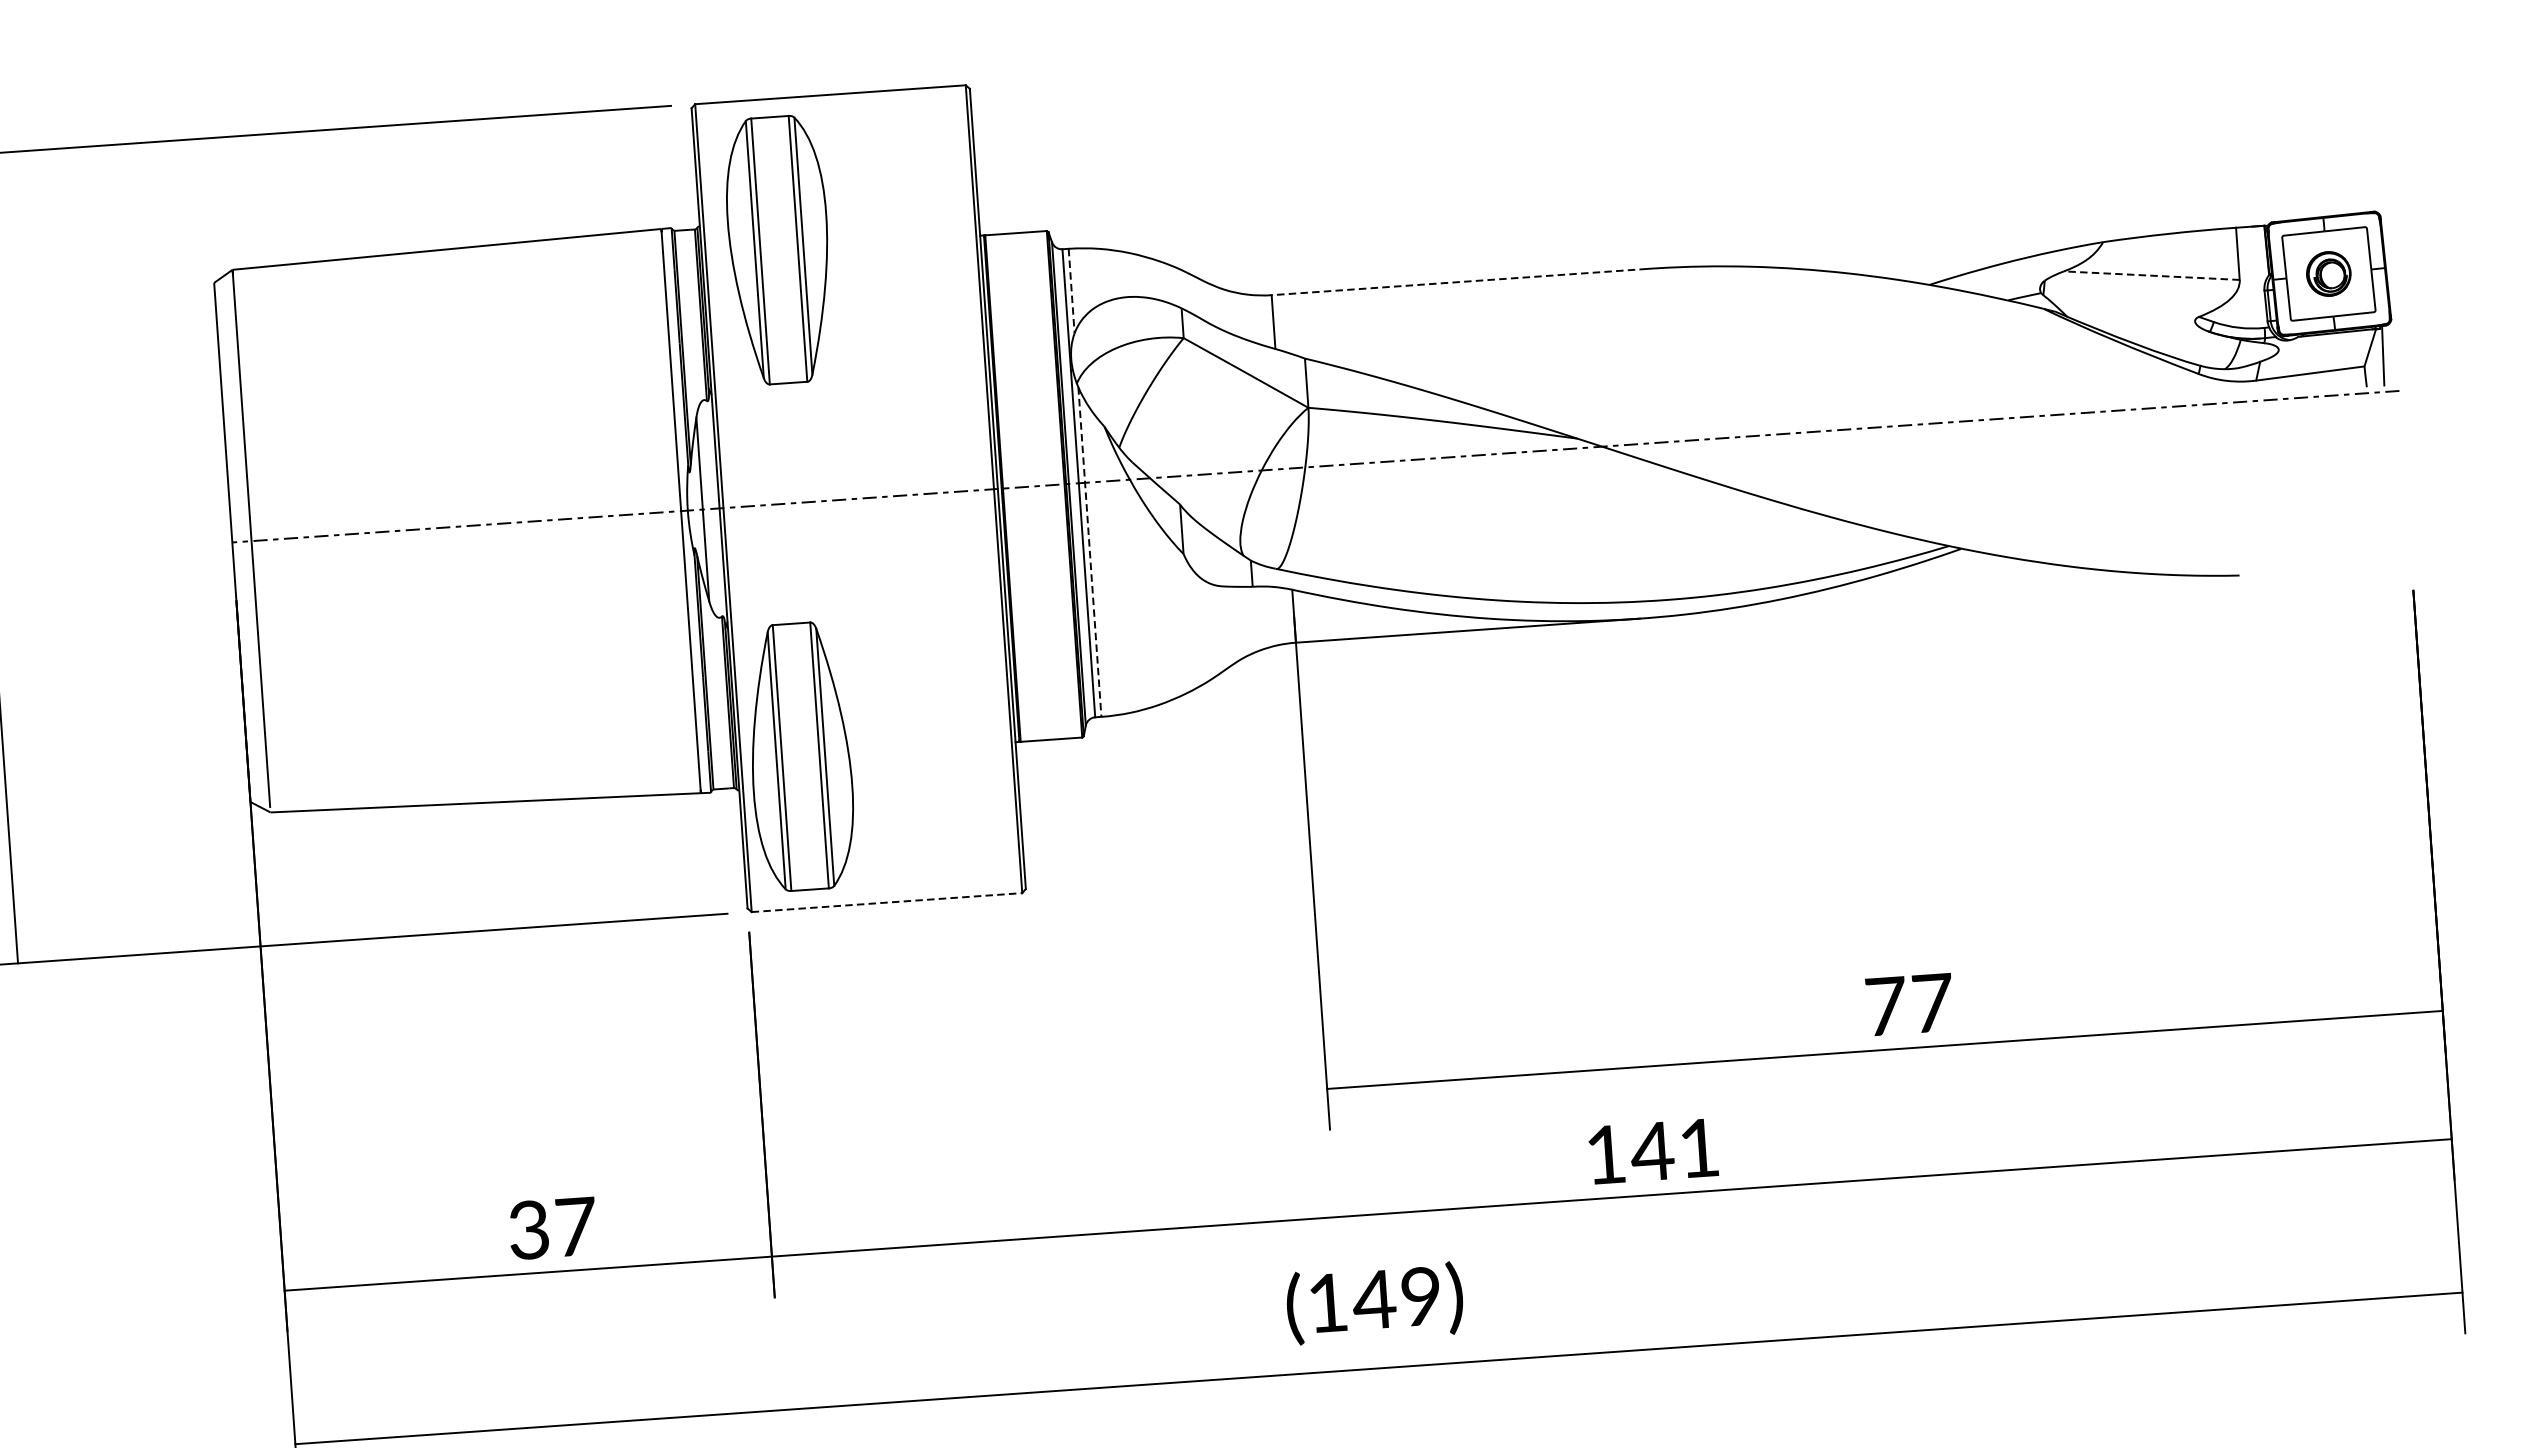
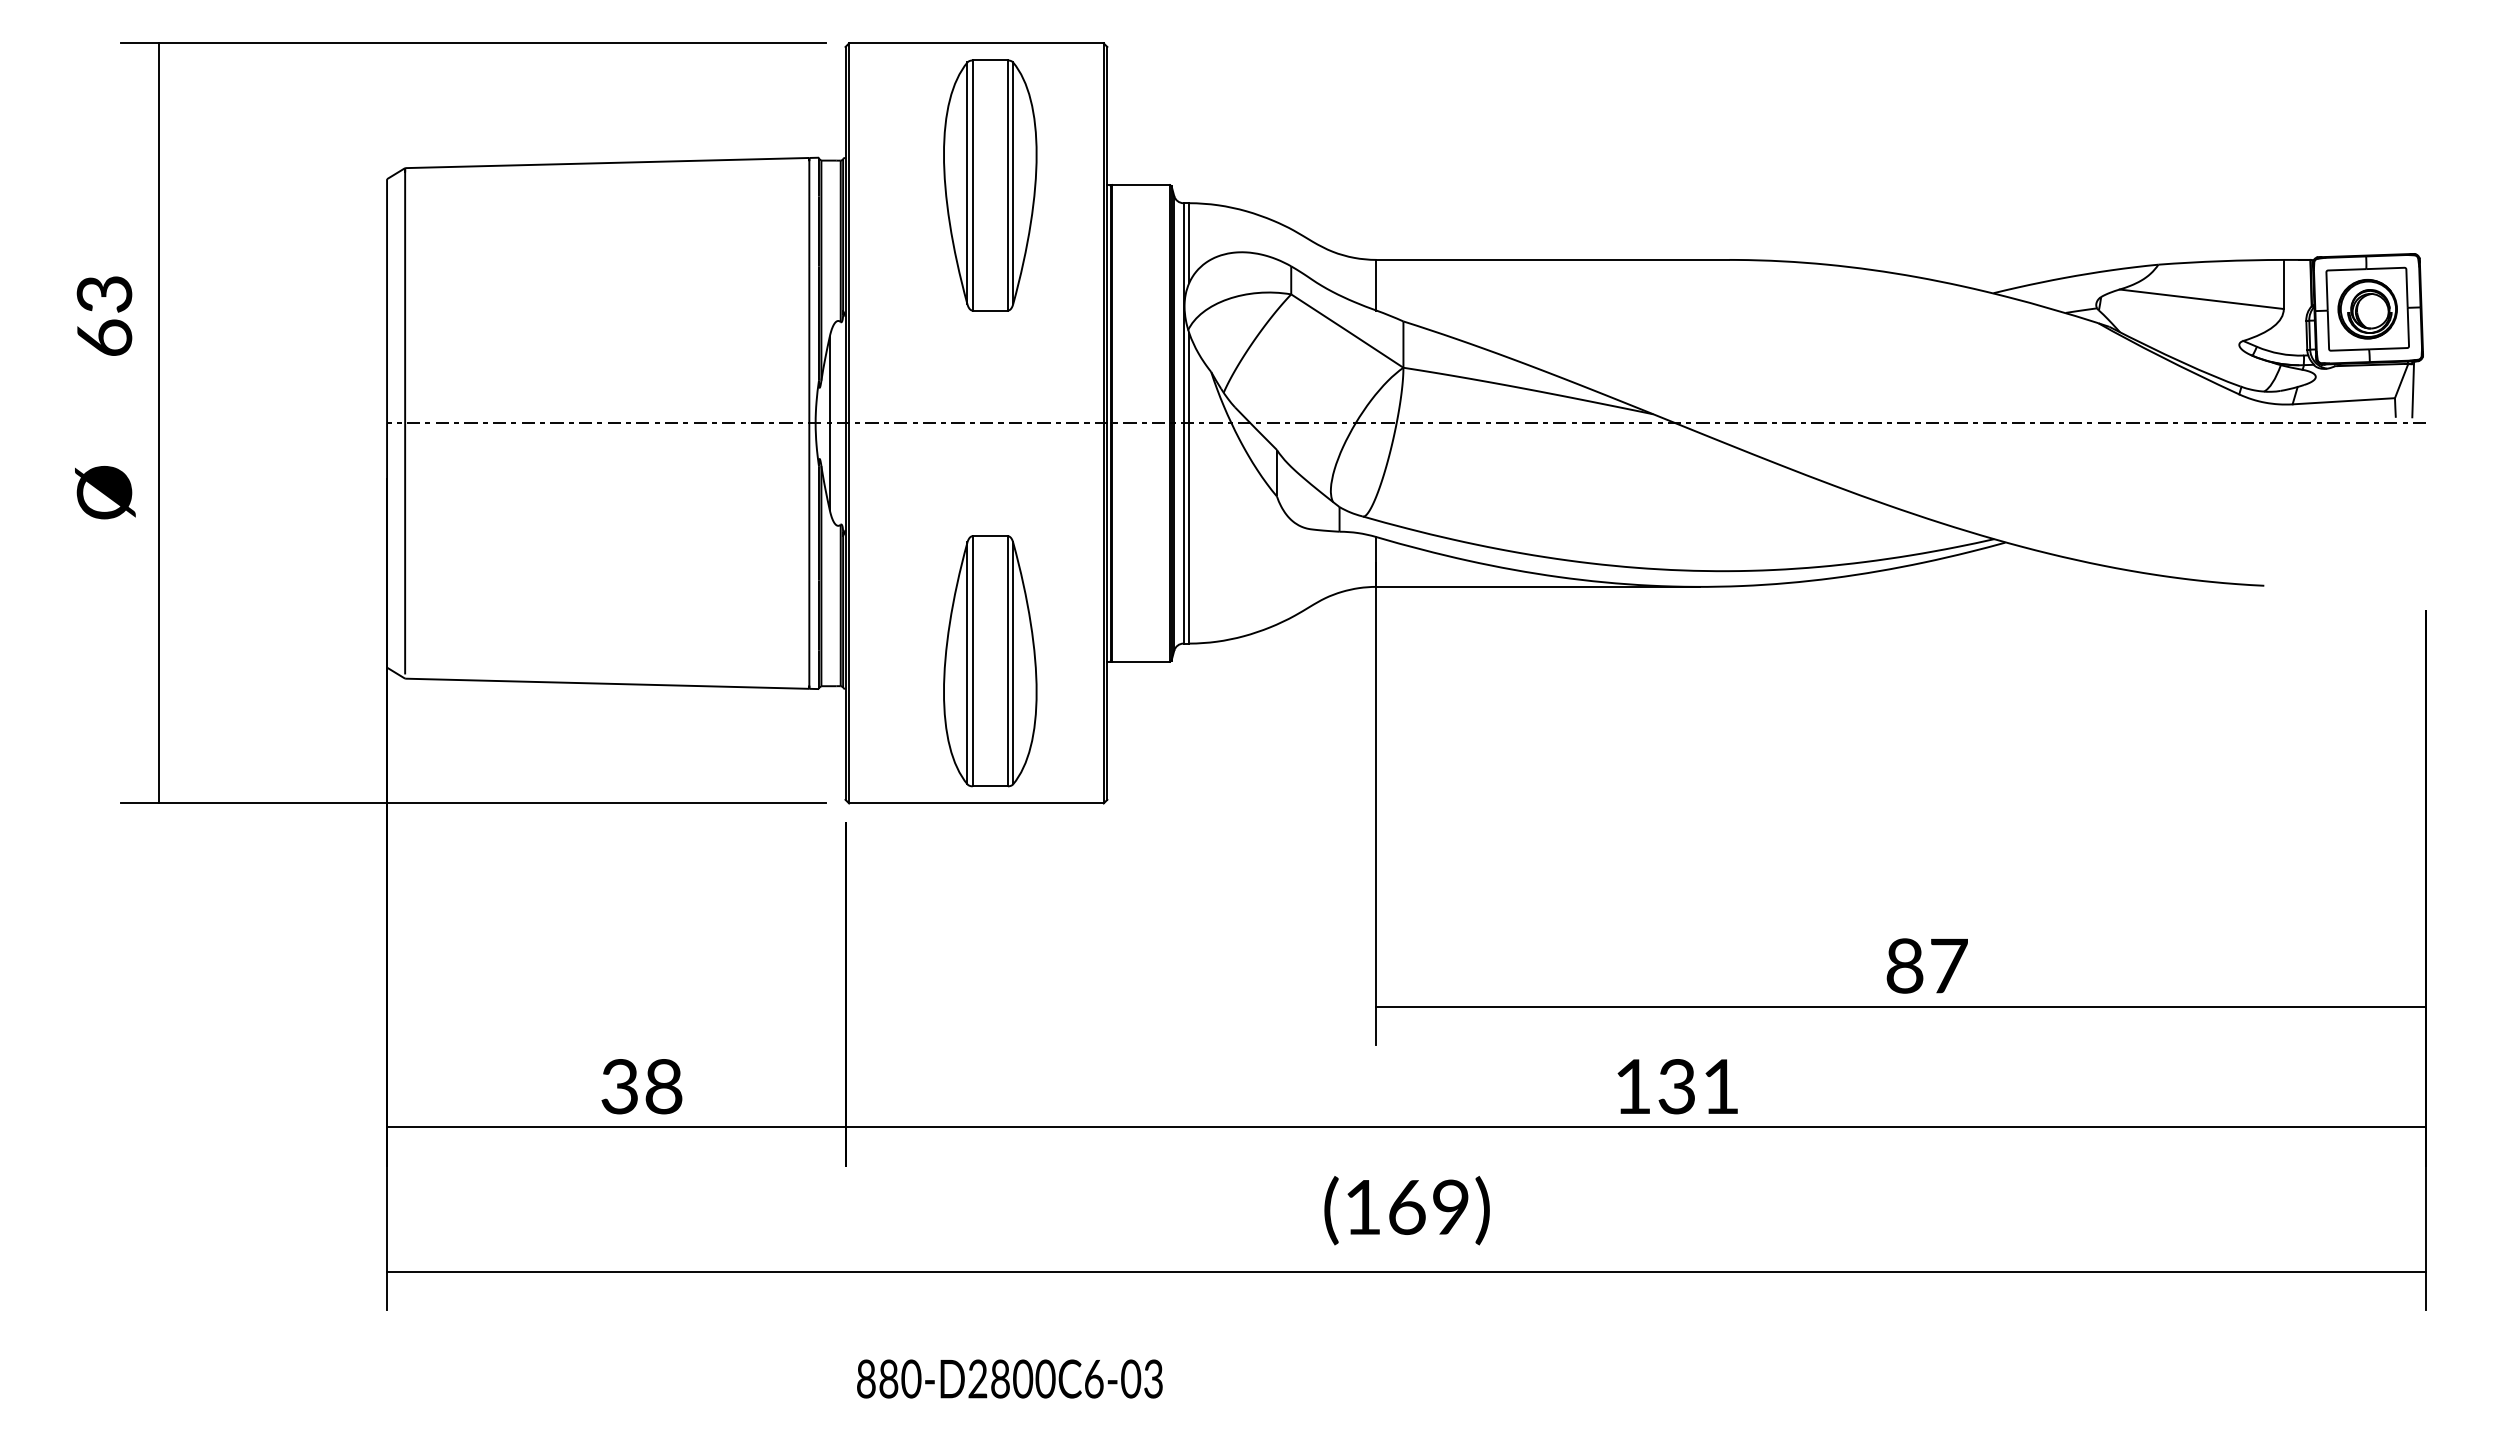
part: (779, 250) -> (990, 185), moved
part: (2328, 274) -> (2367, 309), size x1.43
line: (2151, 275) -> (2201, 299), dashed -> solid
line: (1458, 281) -> (1552, 259), dashed -> solid
line: (1071, 291) -> (1189, 243), dashed -> solid
line: (1090, 553) -> (1189, 489), dashed -> solid
part: (801, 756) -> (990, 661), moved
line: (887, 902) -> (976, 803), dashed -> solid
text: (1885, 1005) -> (1904, 965), 77 -> 87
text: (1652, 1151) -> (1676, 1086), 141 -> 131
text: (575, 1226) -> (663, 1086), 37 -> 38
text: (1374, 1300) -> (1406, 1207), (149) -> (169)

